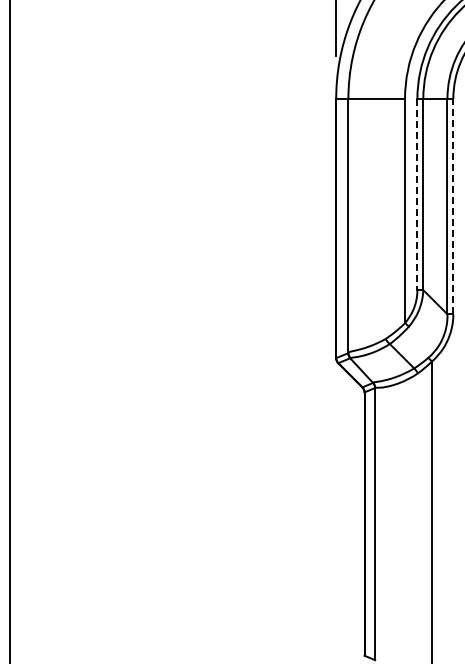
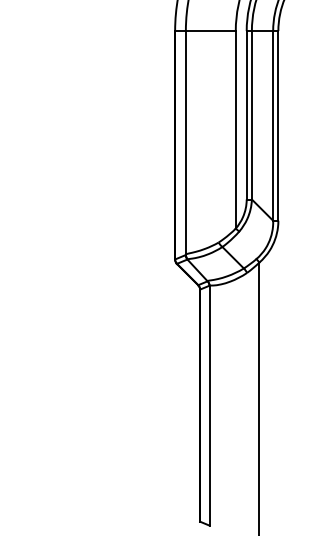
line: (417, 194) -> (246, 115), dashed -> solid
line: (453, 206) -> (278, 125), dashed -> solid

